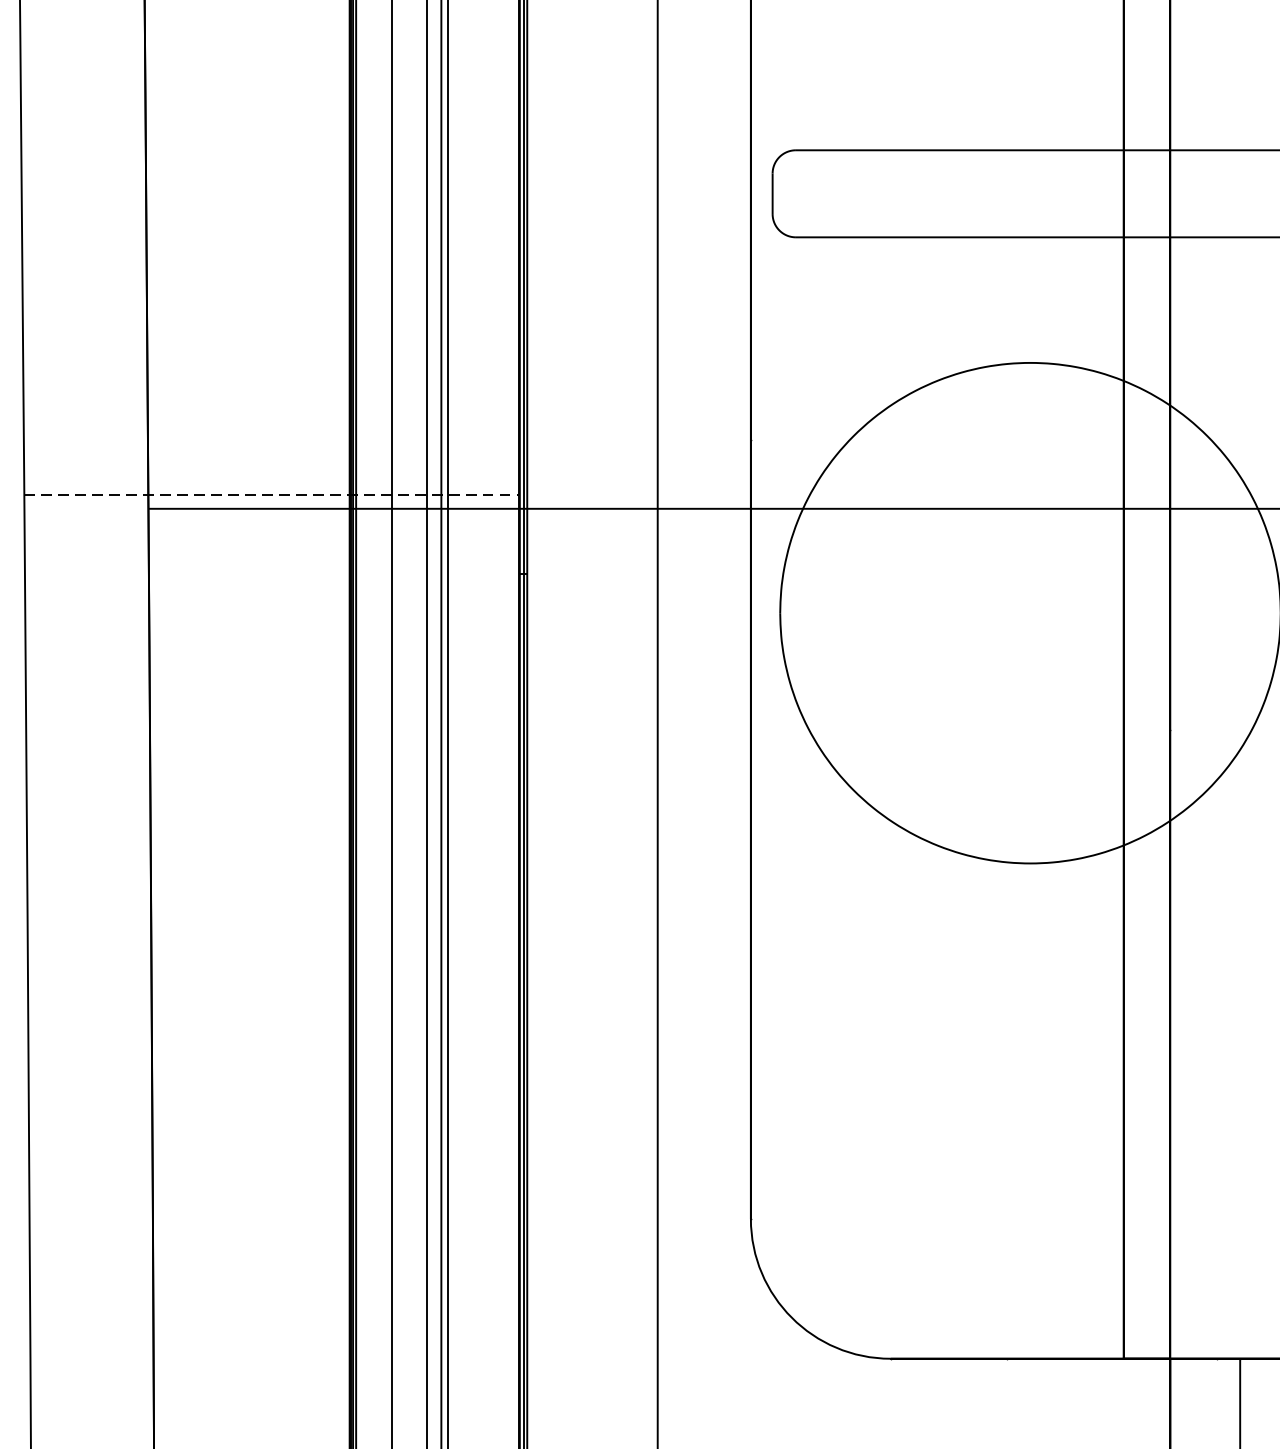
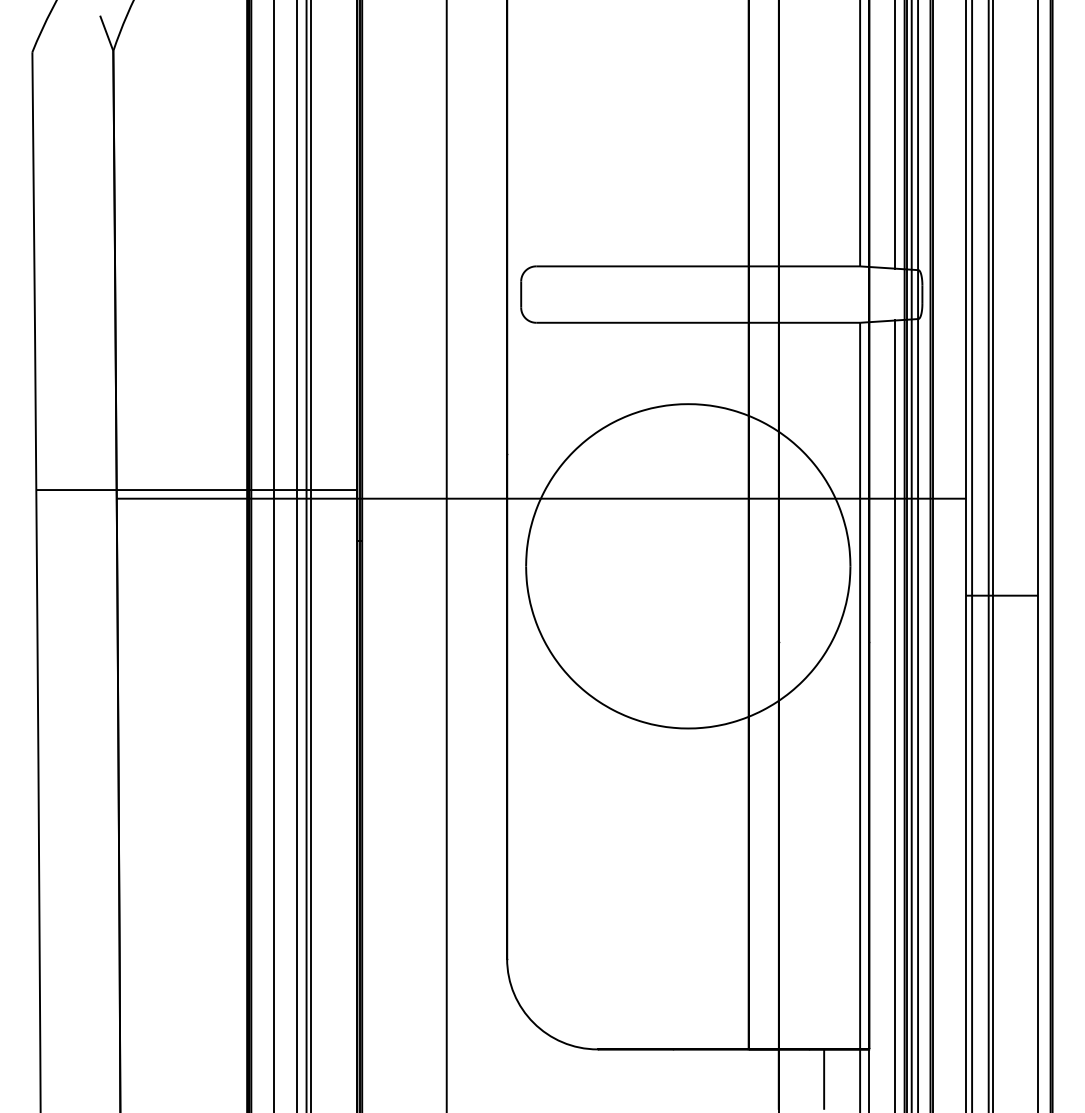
arc: (266, 496) -> (193, 490), dashed -> solid

